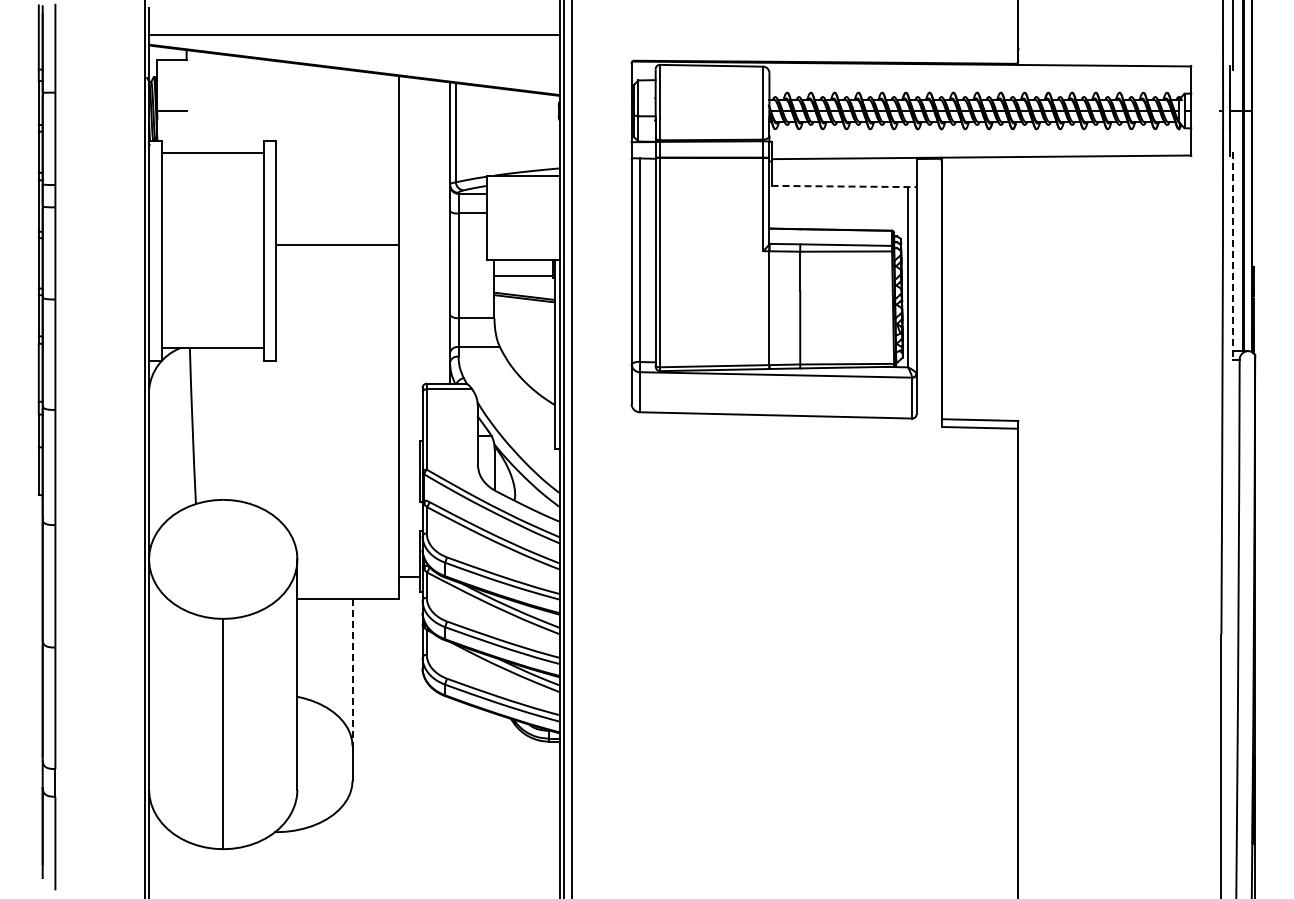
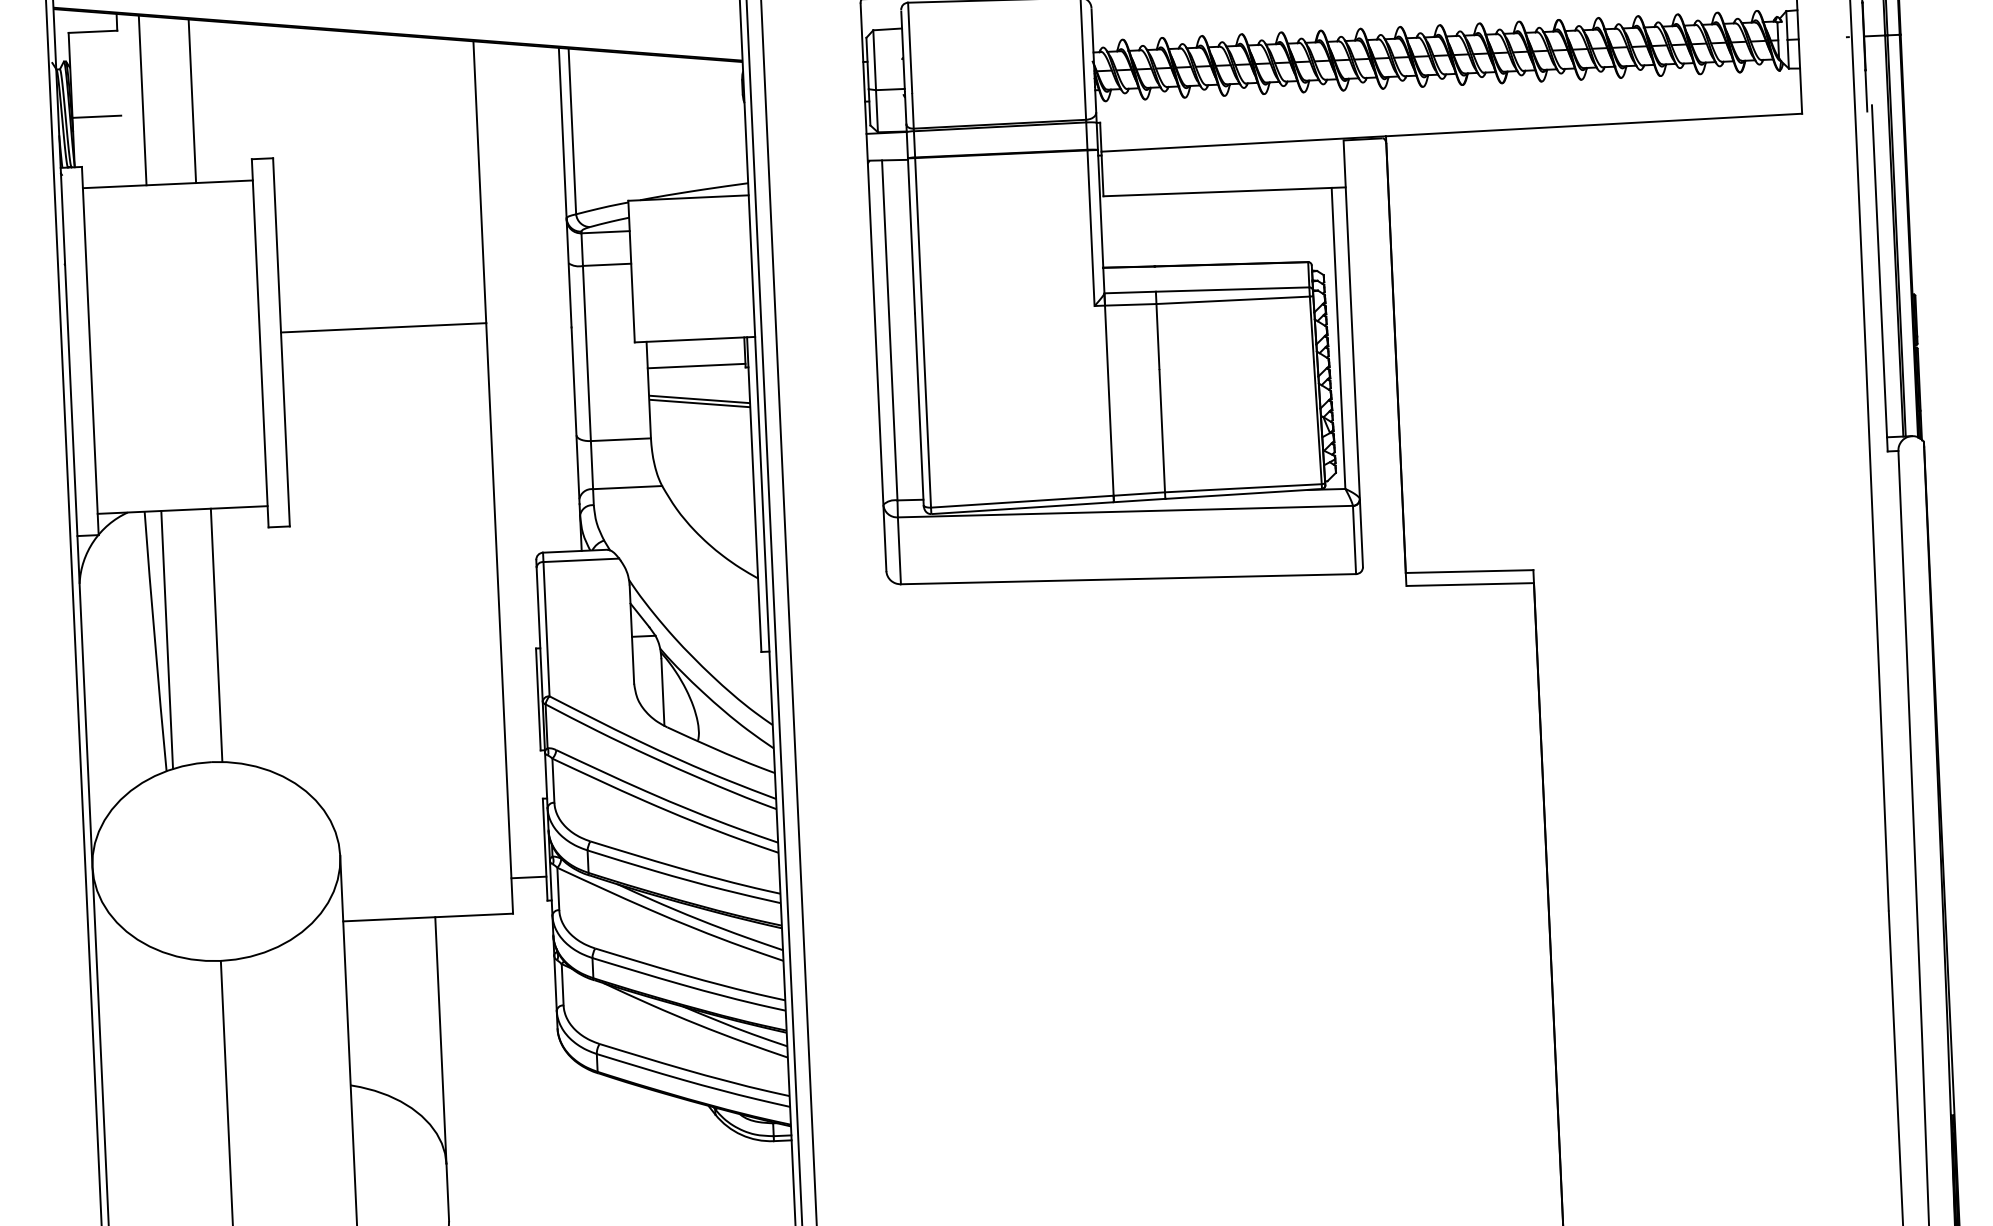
line: (199, 102) -> (142, 100), added
line: (229, 104) -> (192, 101), added
line: (844, 186) -> (1225, 191), dashed -> solid
line: (1233, 256) -> (1880, 279), dashed -> solid
line: (229, 424) -> (216, 635), added
line: (199, 425) -> (166, 639), added
line: (352, 672) -> (440, 1040), dashed -> solid

